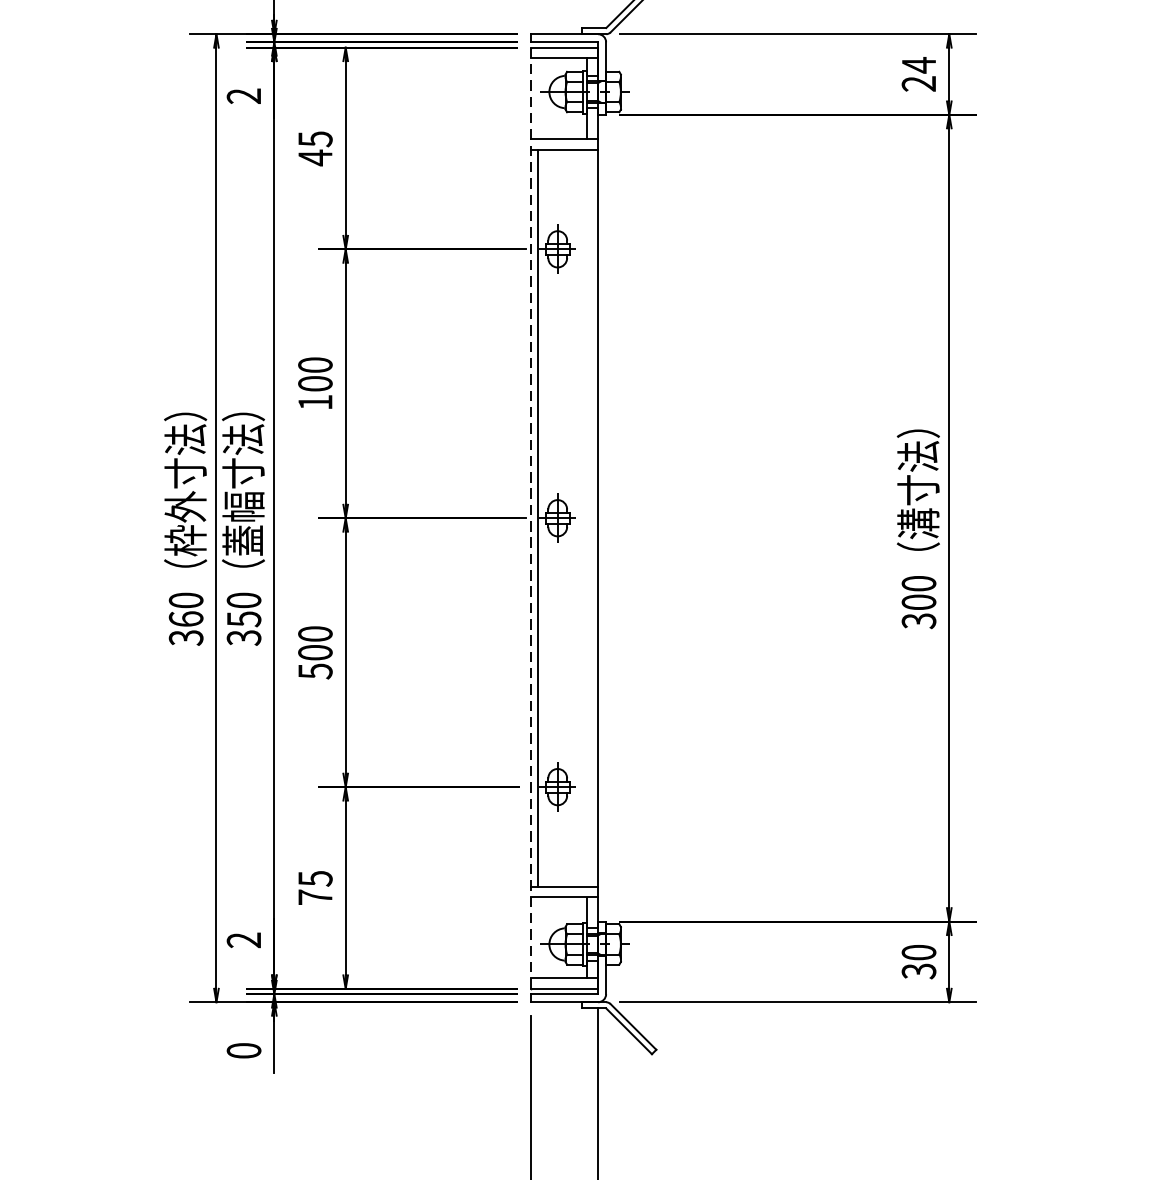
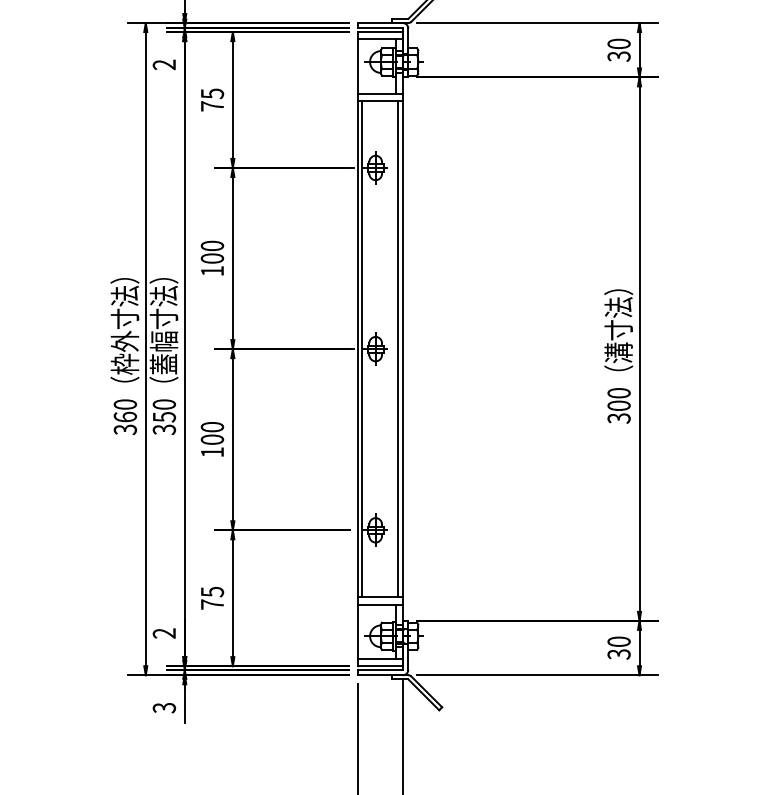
text: (918, 73) -> (618, 49), 24 -> 30
text: (315, 158) -> (212, 106), 45 -> 75
line: (591, 517) -> (398, 348), added
line: (530, 518) -> (357, 349), dashed -> solid
text: (315, 671) -> (212, 452), 500 -> 100
text: (242, 1050) -> (163, 707), 0 -> 3

